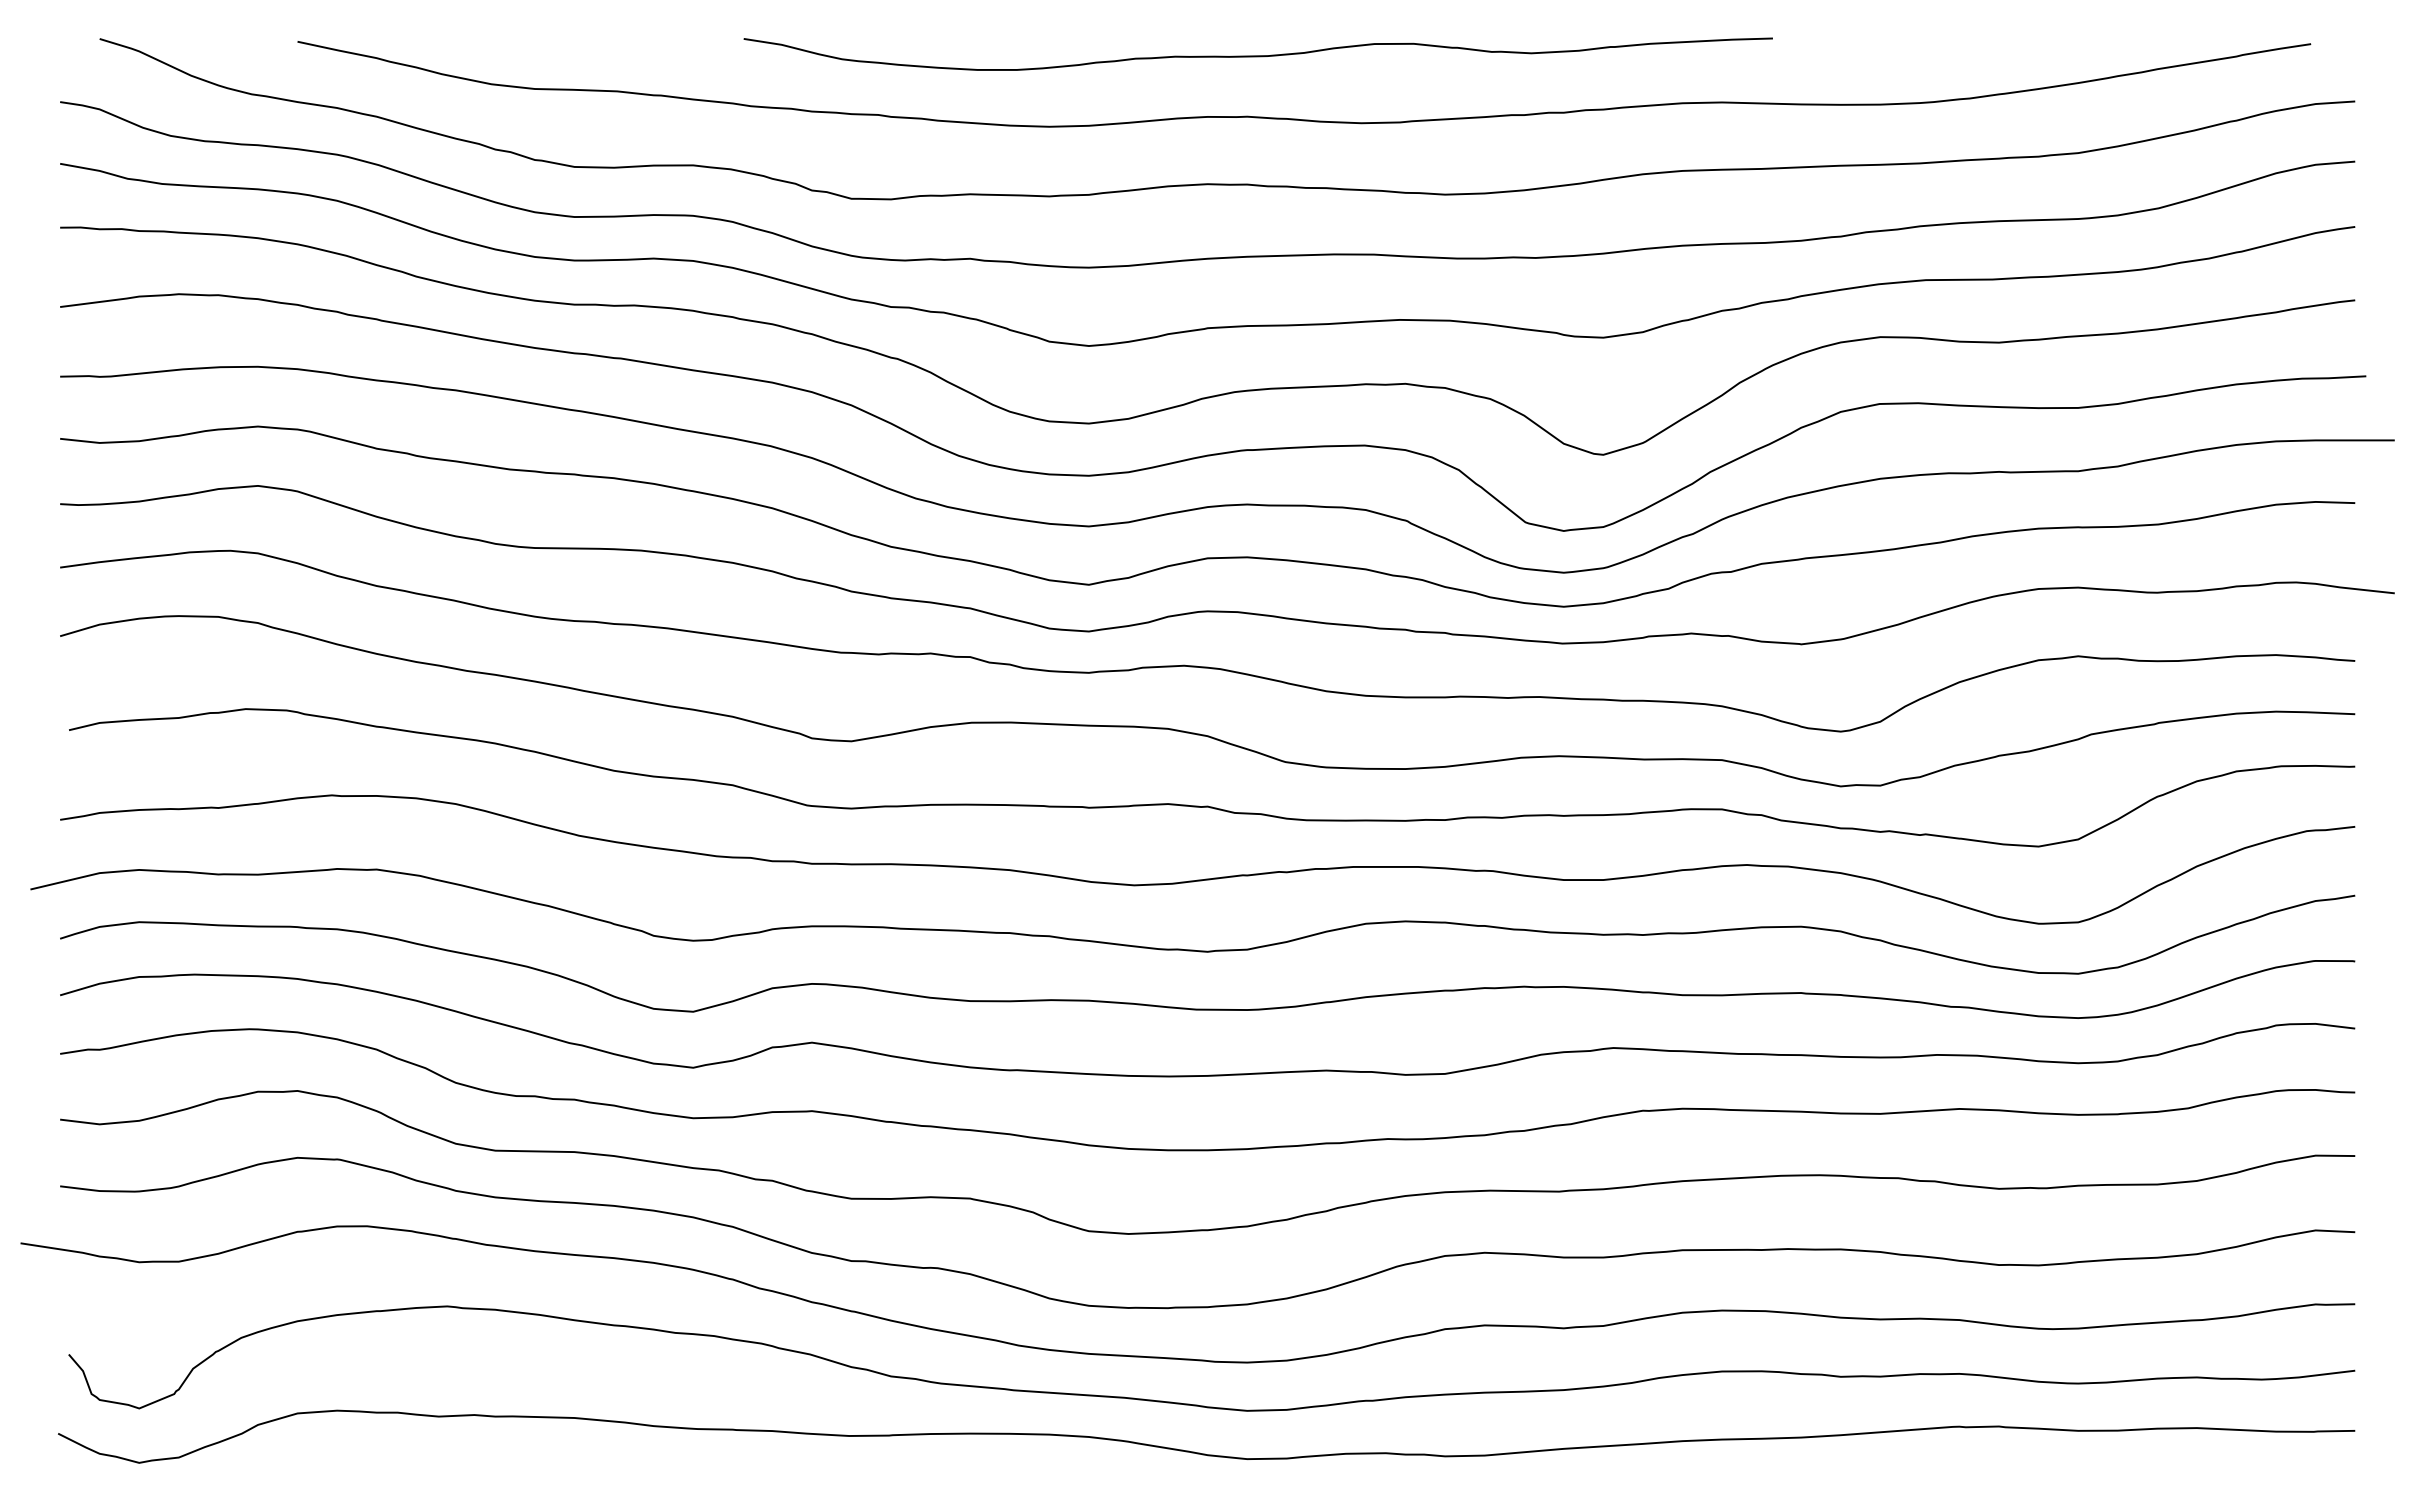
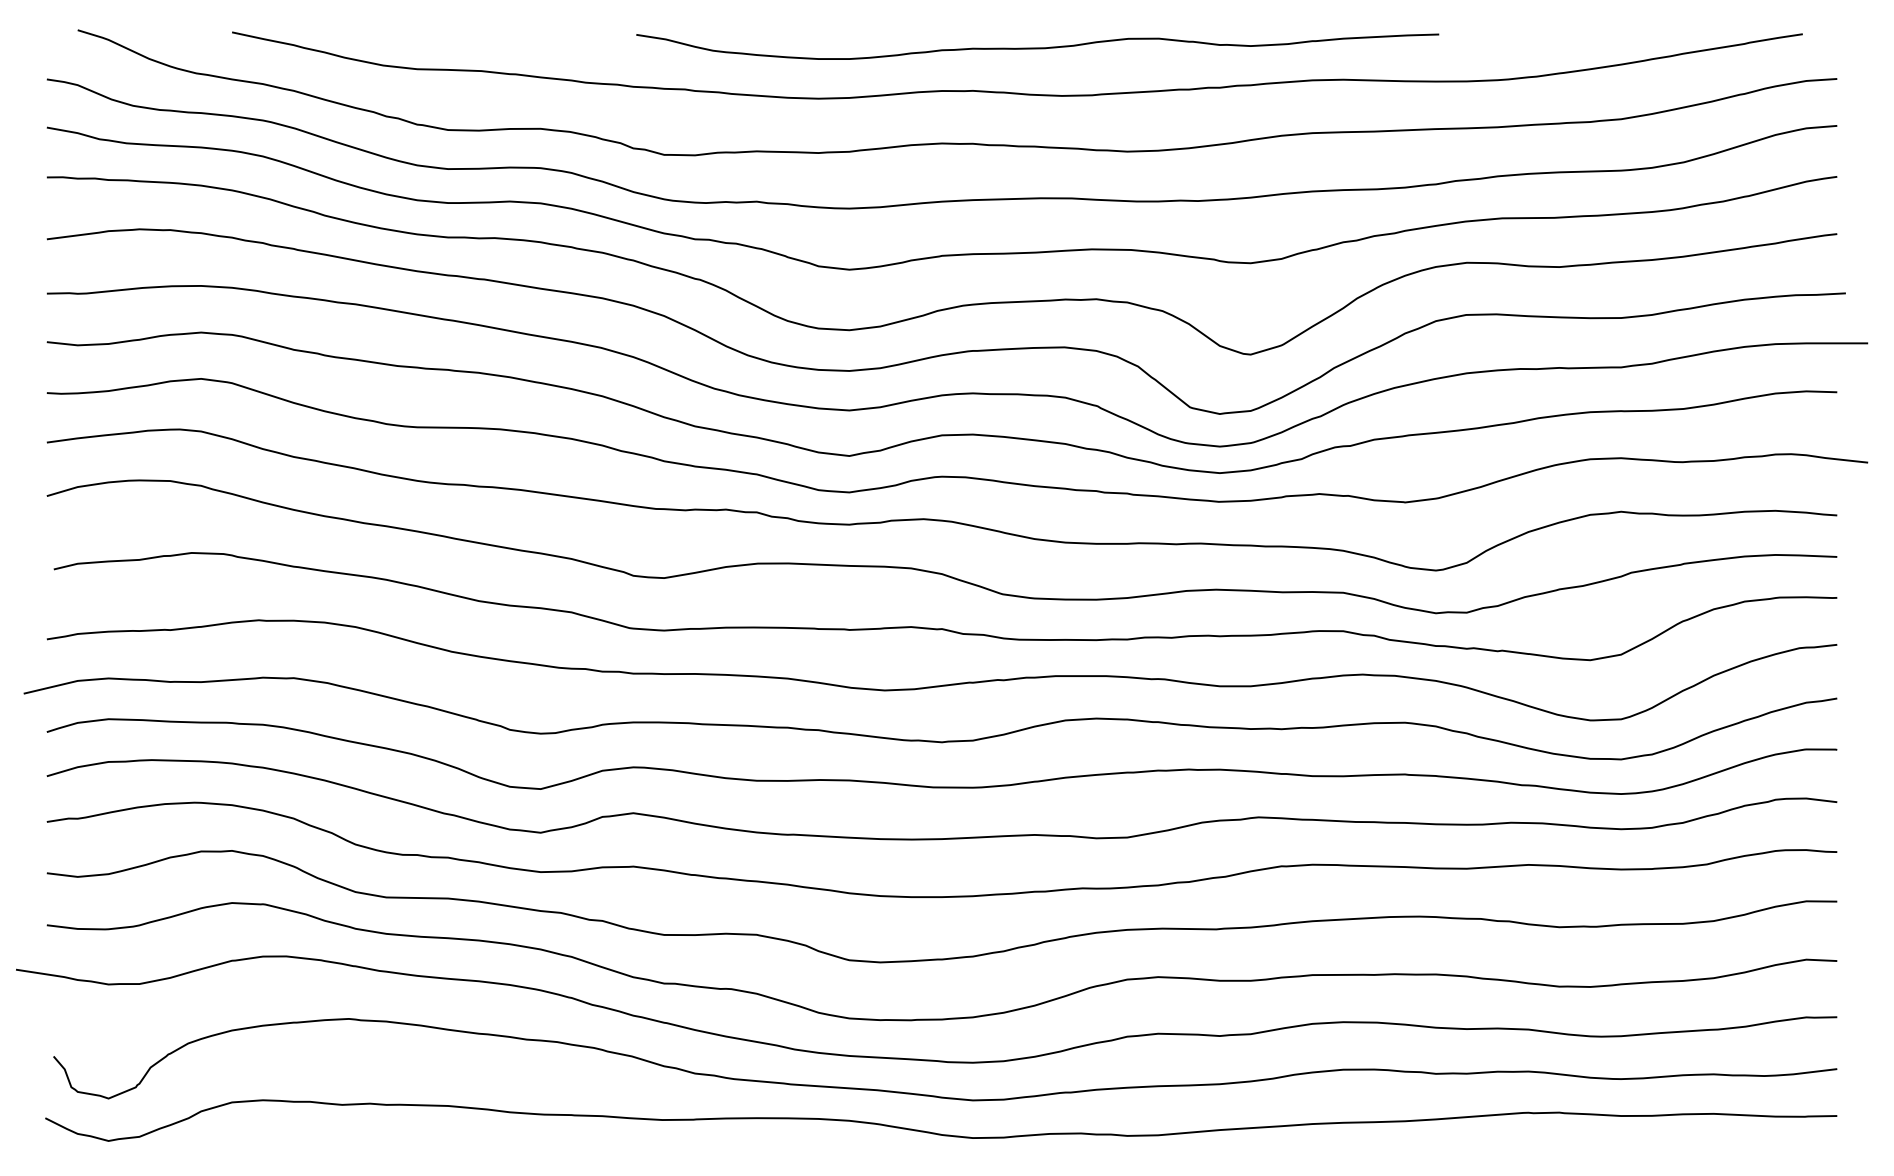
curve: (1257, 55) -> (1037, 47), moved

